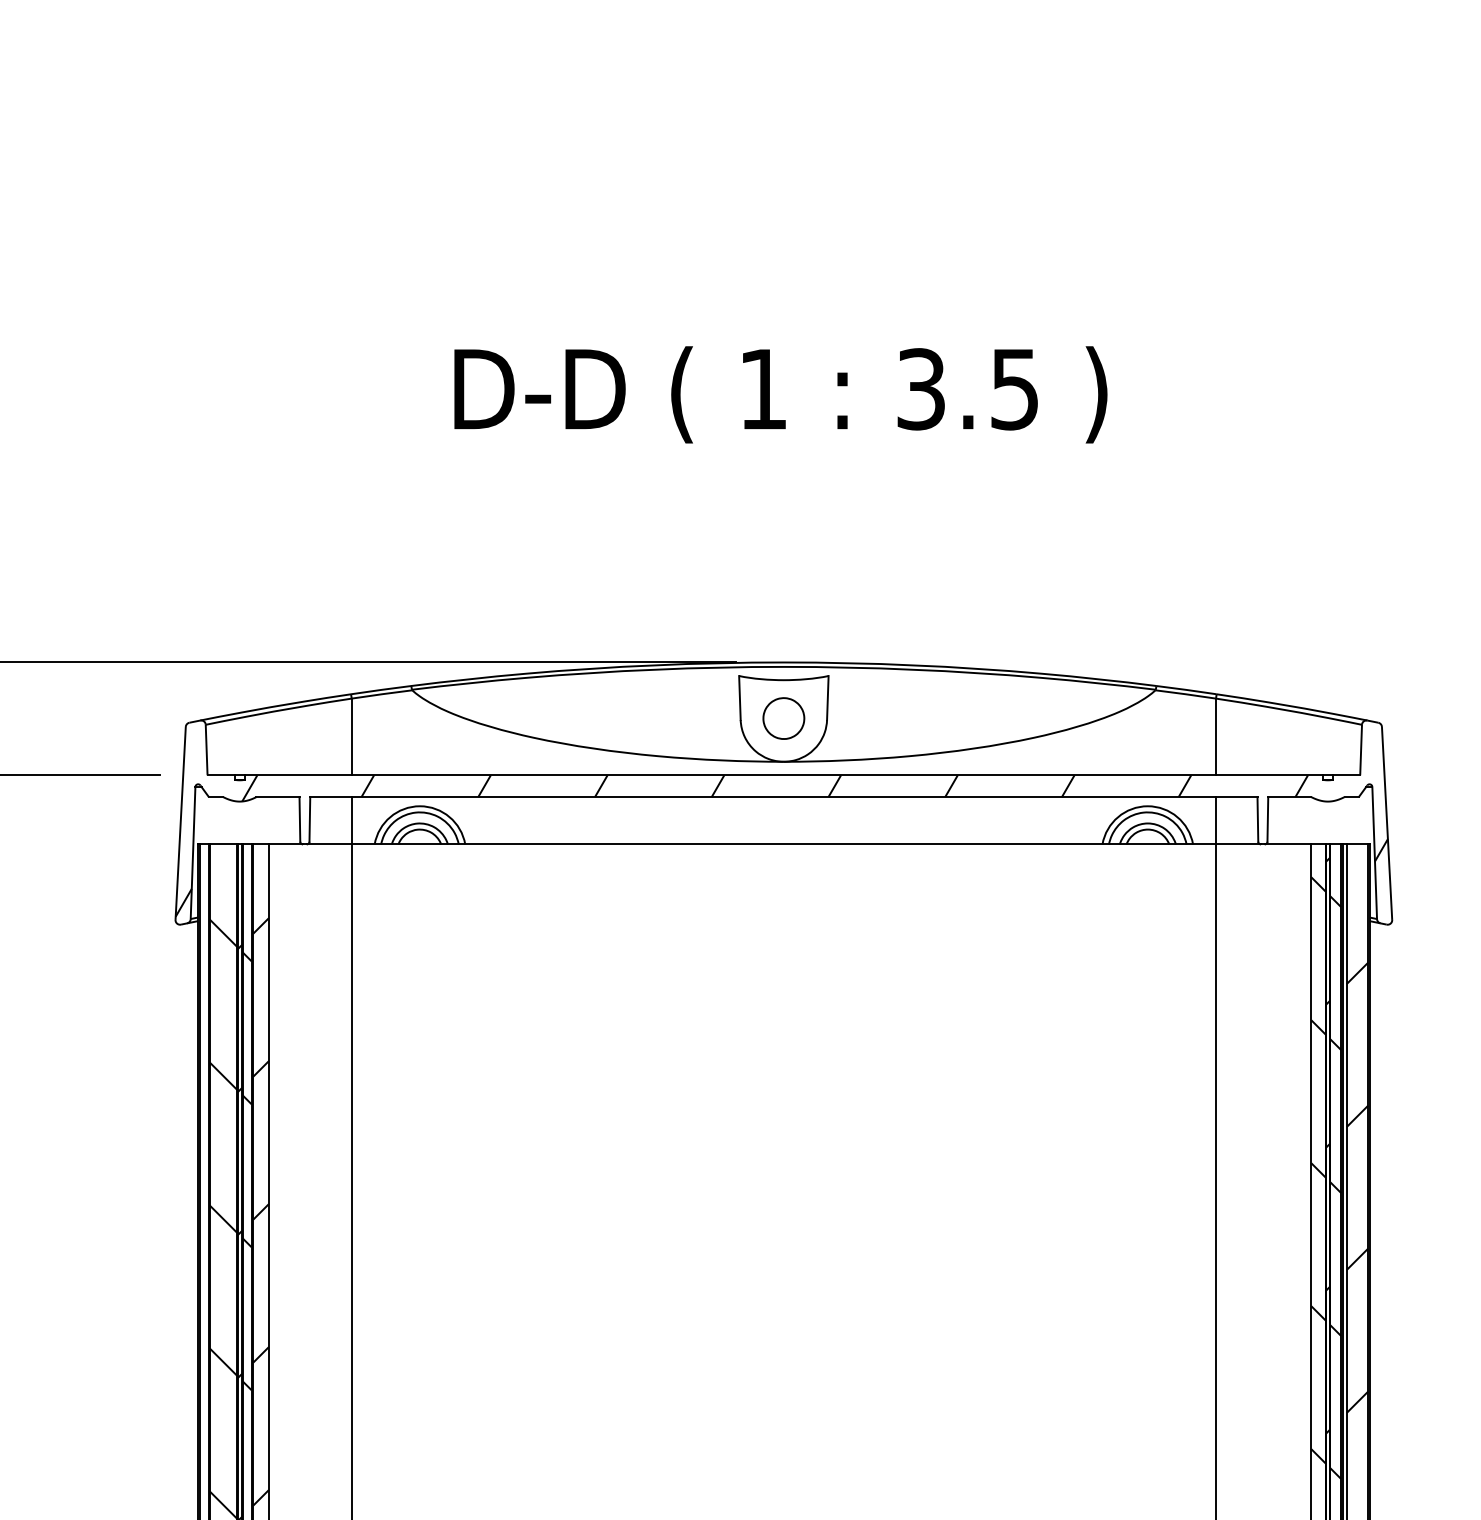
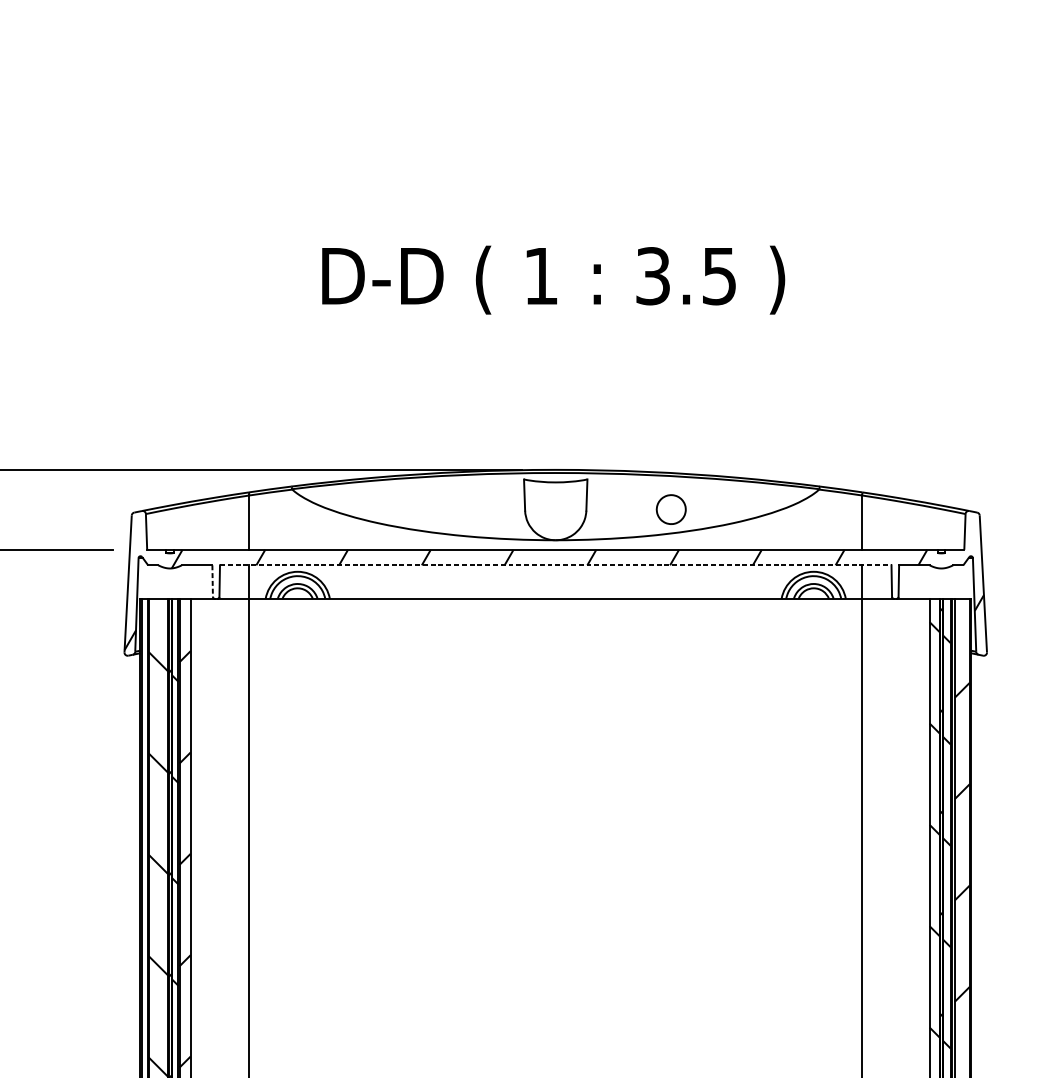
part: (783, 718) -> (671, 509), moved
line: (783, 797) -> (555, 565), solid -> dashed
line: (299, 819) -> (212, 581), solid -> dashed

